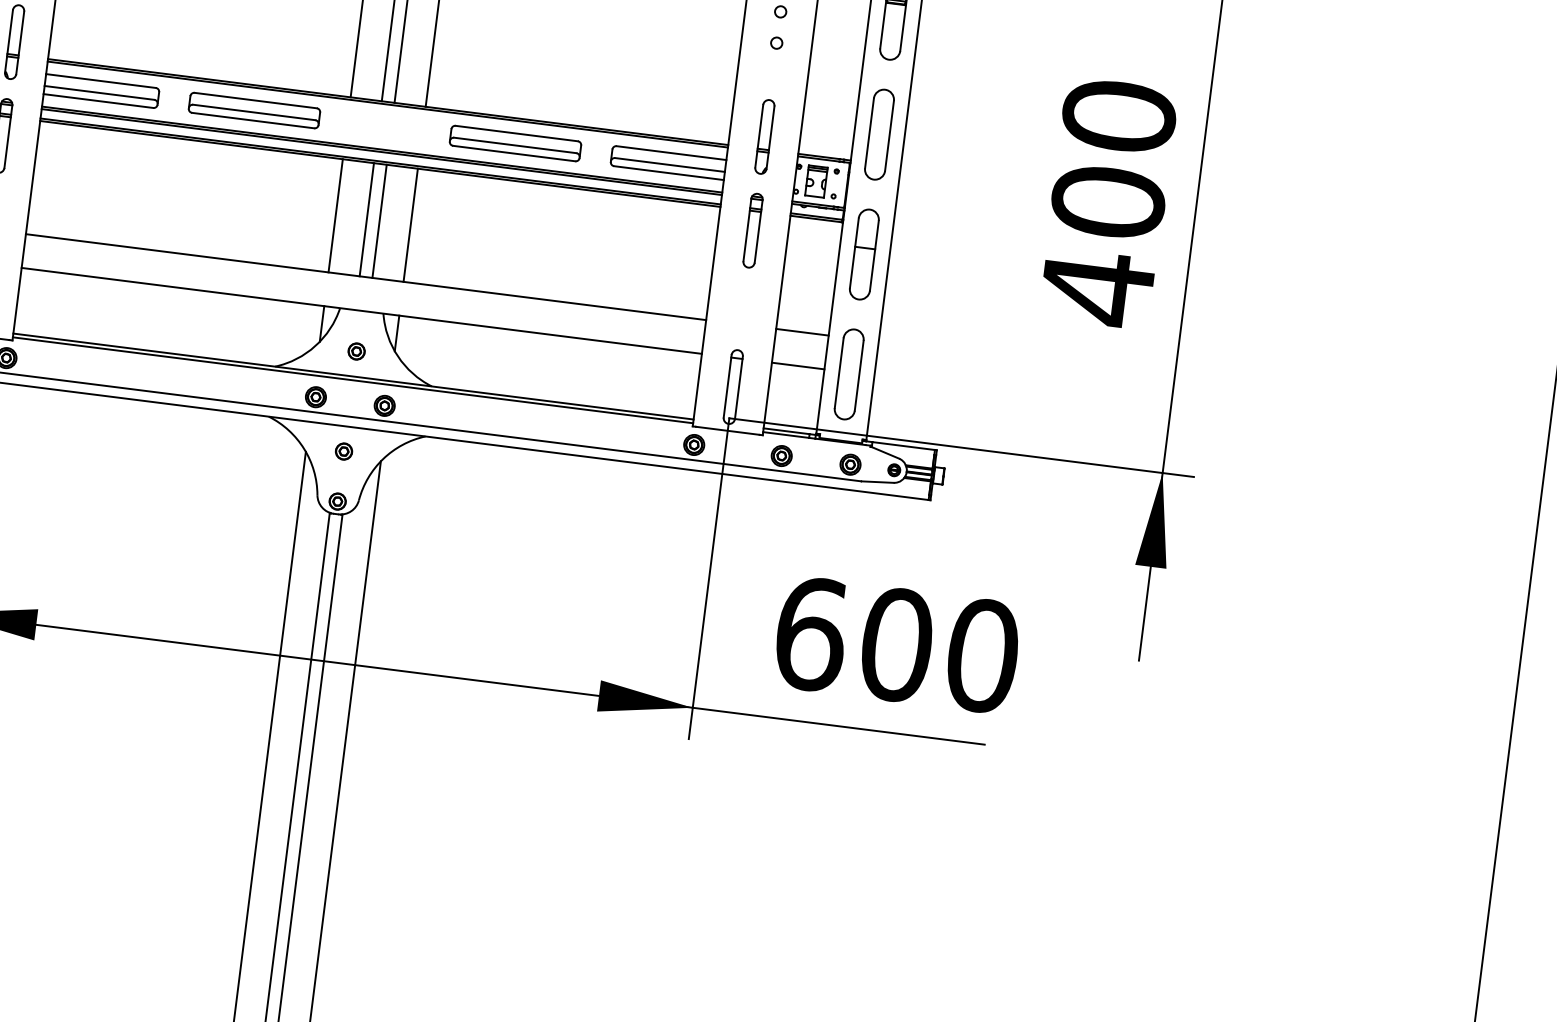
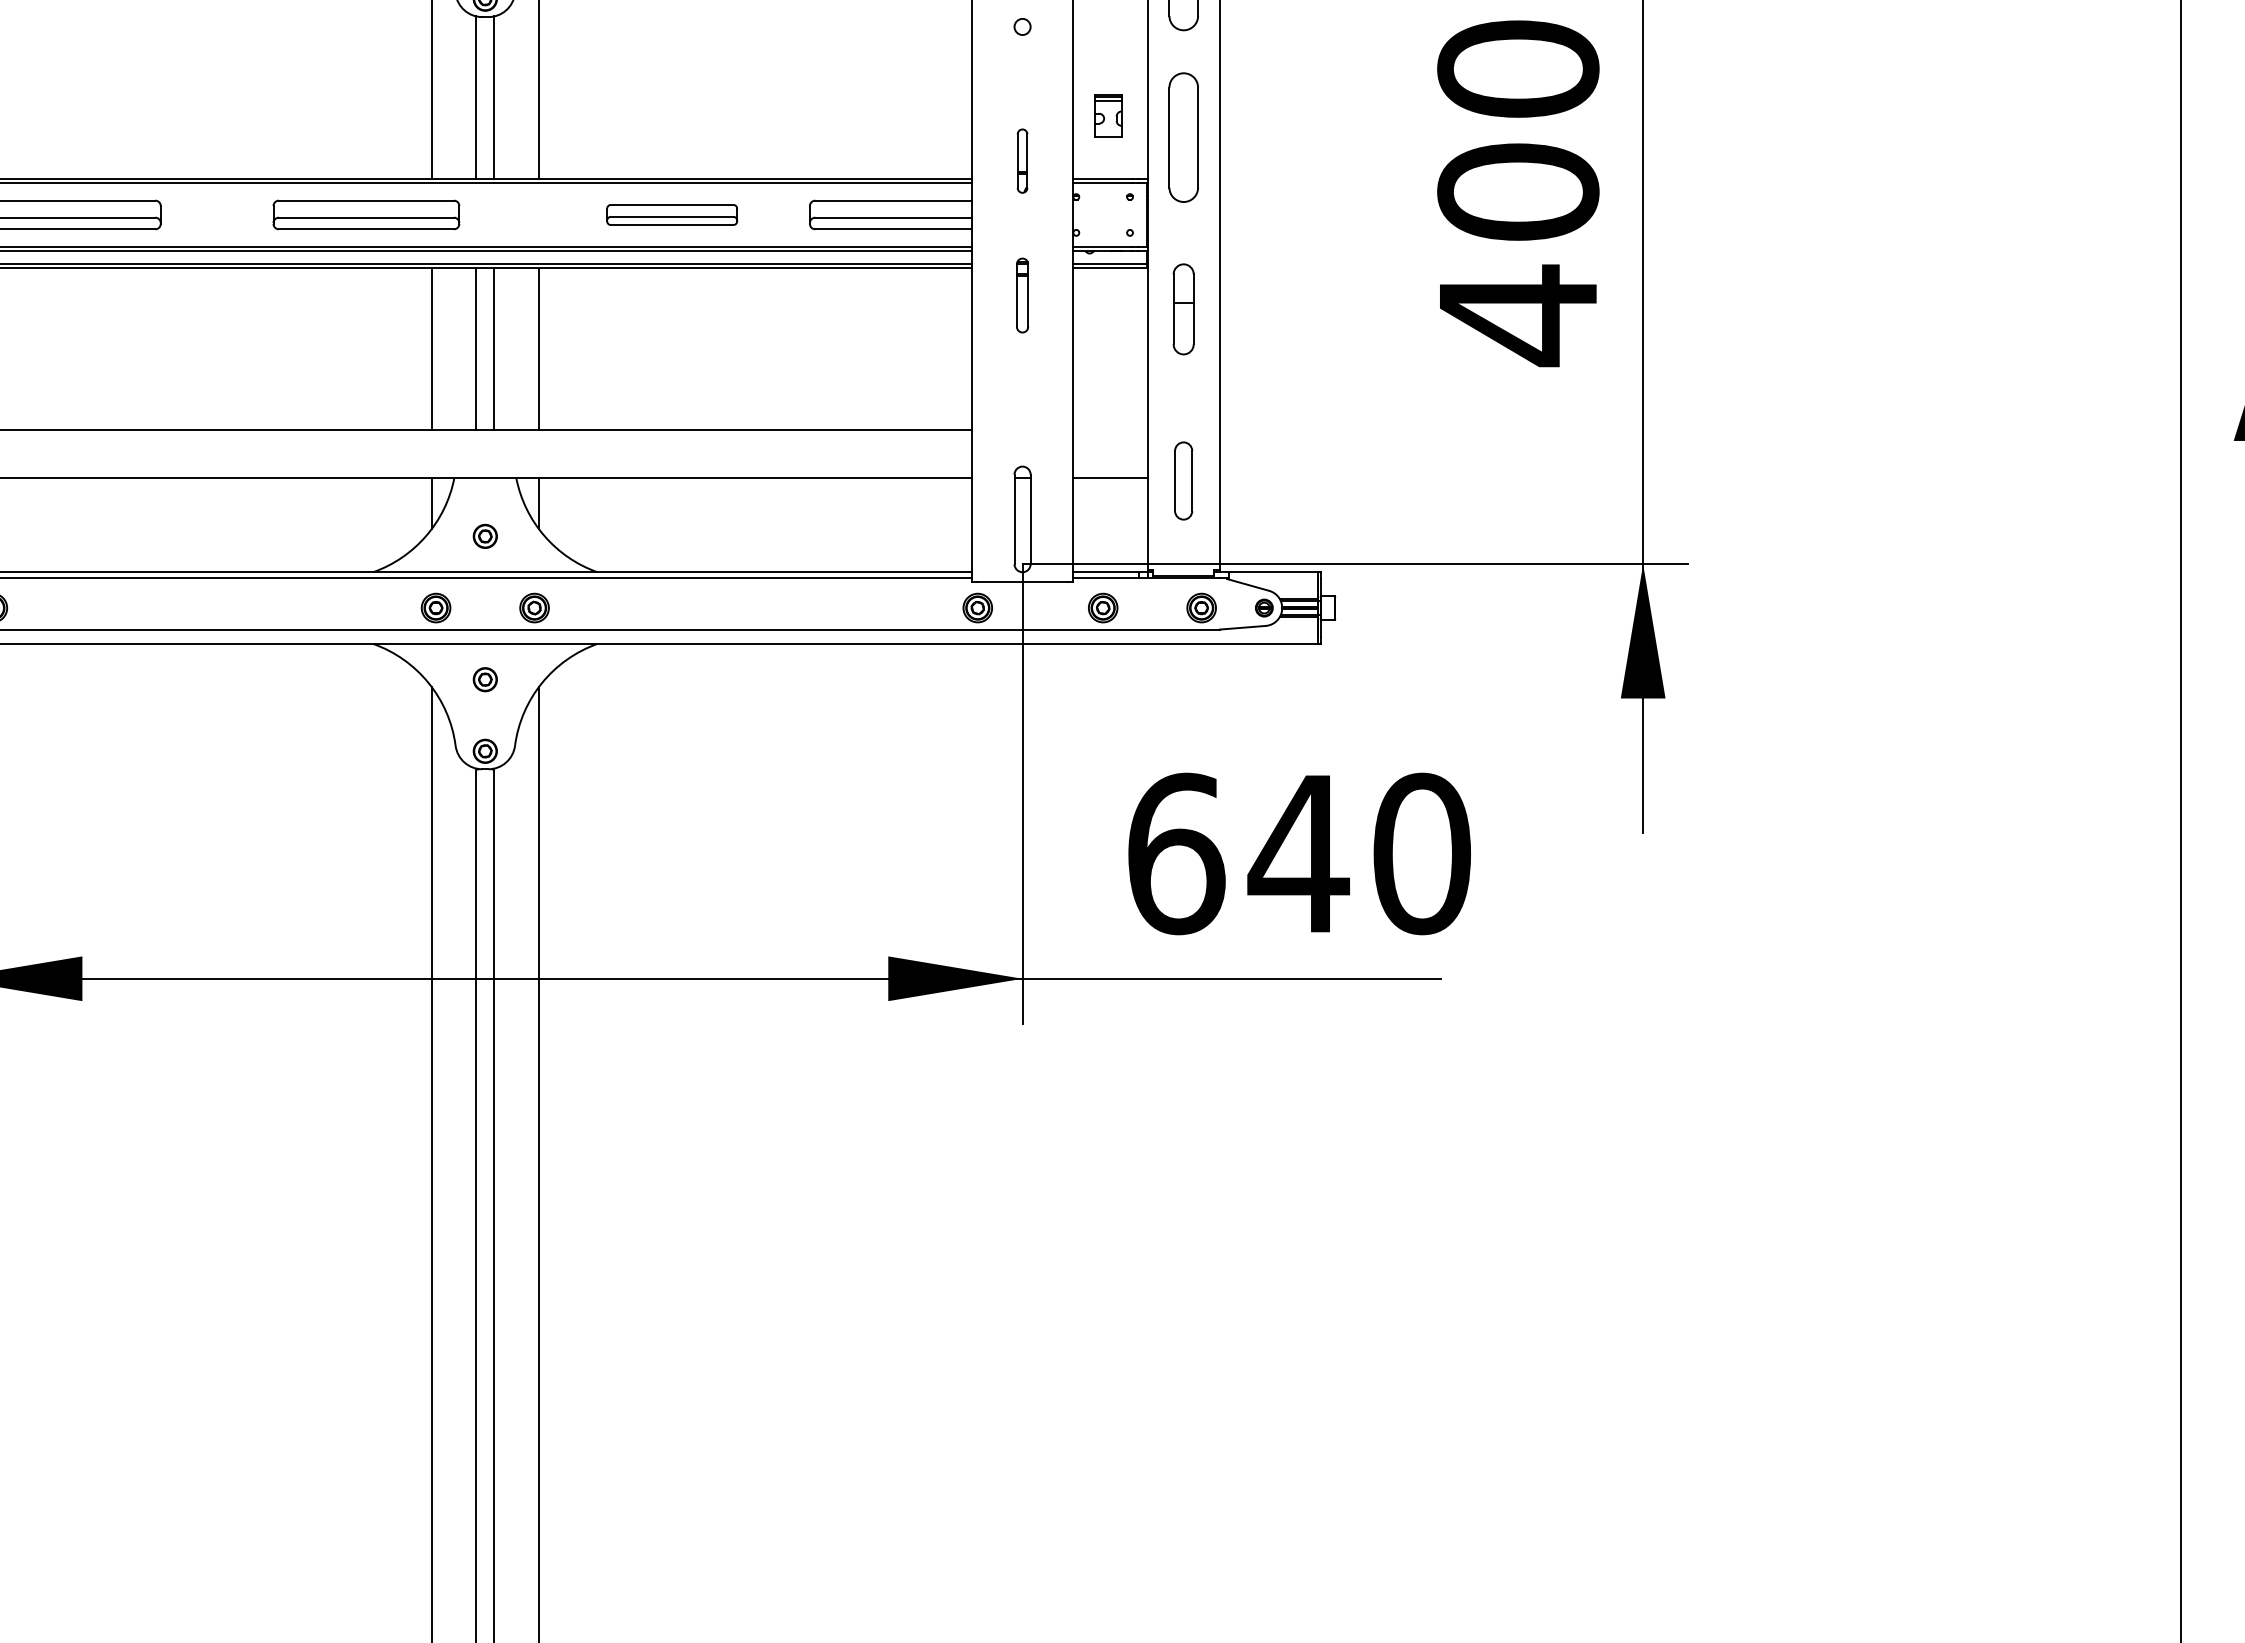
part: (254, 110) -> (366, 214), moved
part: (764, 136) -> (1022, 160), size x0.6
part: (515, 143) -> (671, 214), size x0.7
part: (816, 181) -> (1108, 115), moved
part: (752, 230) -> (1022, 295), size x0.7
part: (864, 254) -> (1183, 309), size x0.7
line: (801, 331) -> (1109, 429), removed
part: (849, 374) -> (1183, 480), size x0.6
text: (896, 644) -> (1298, 853), 600 -> 640

